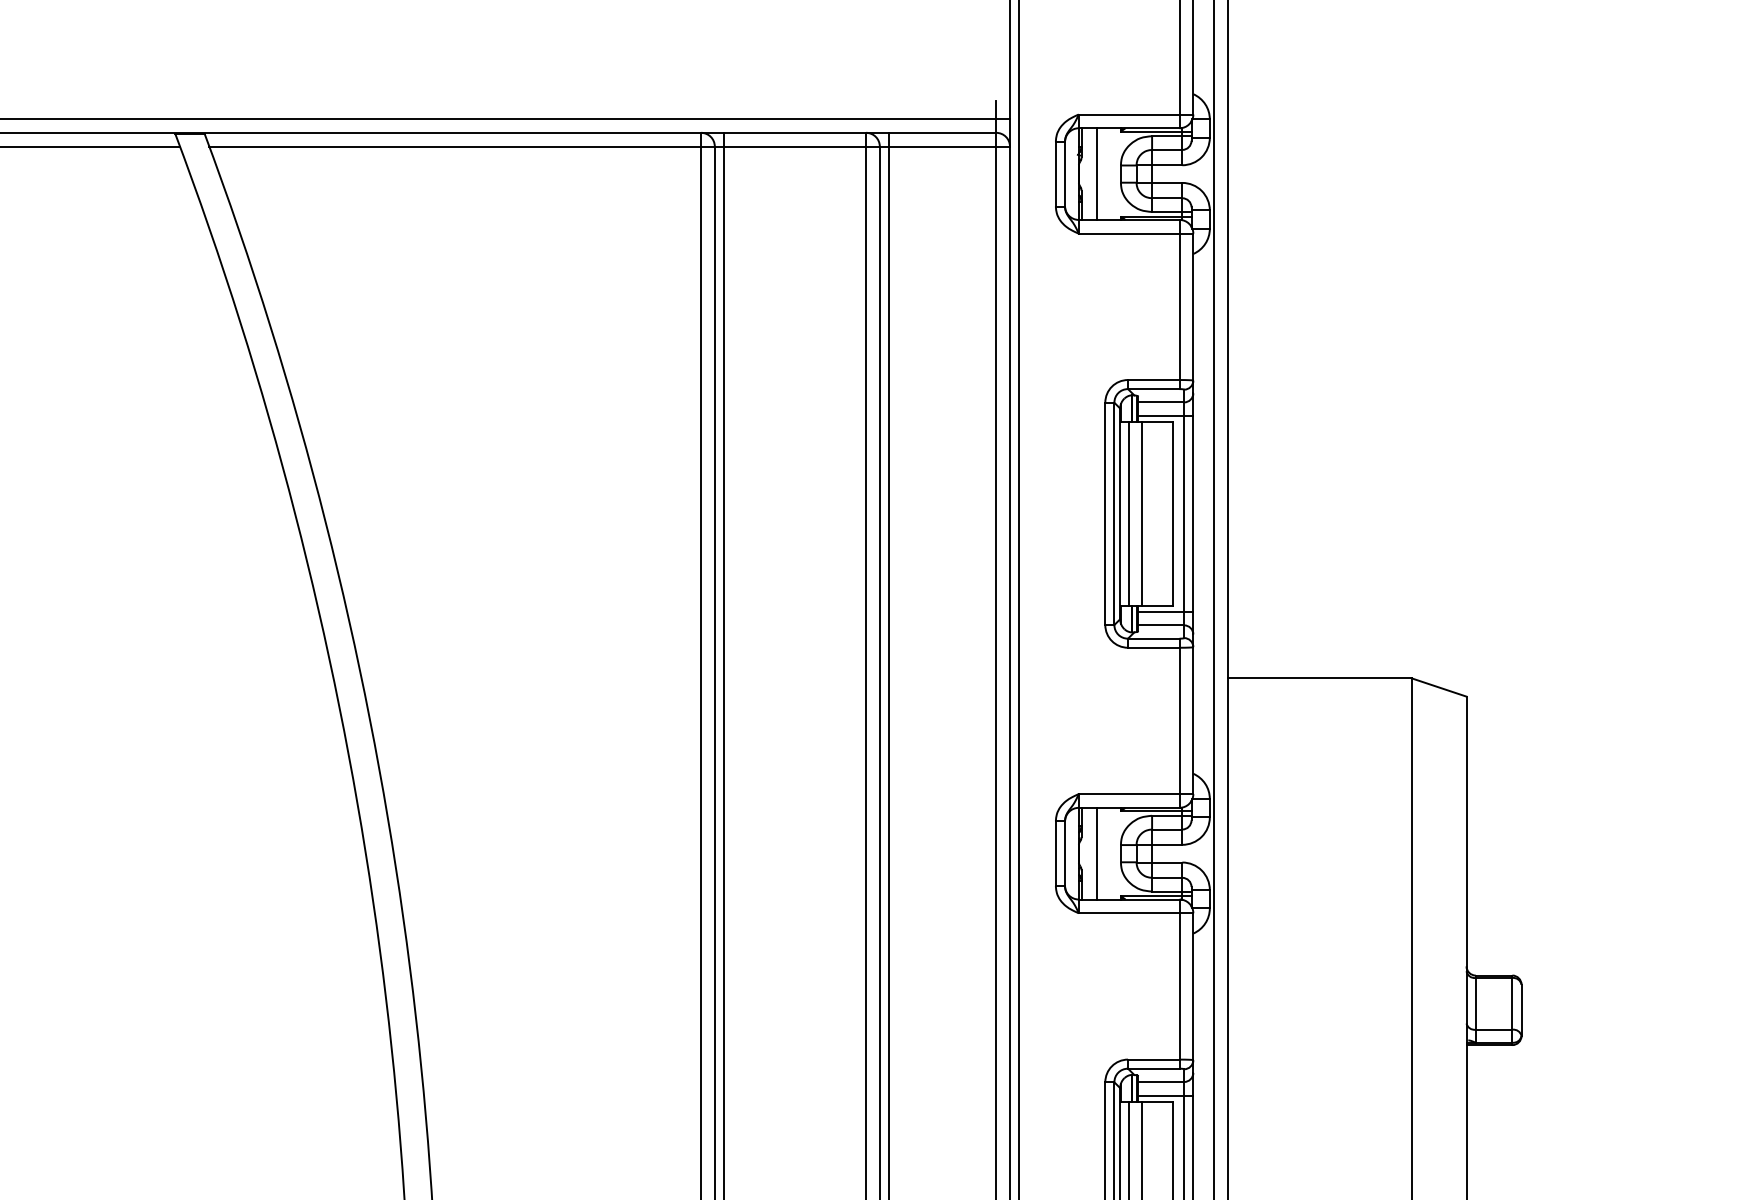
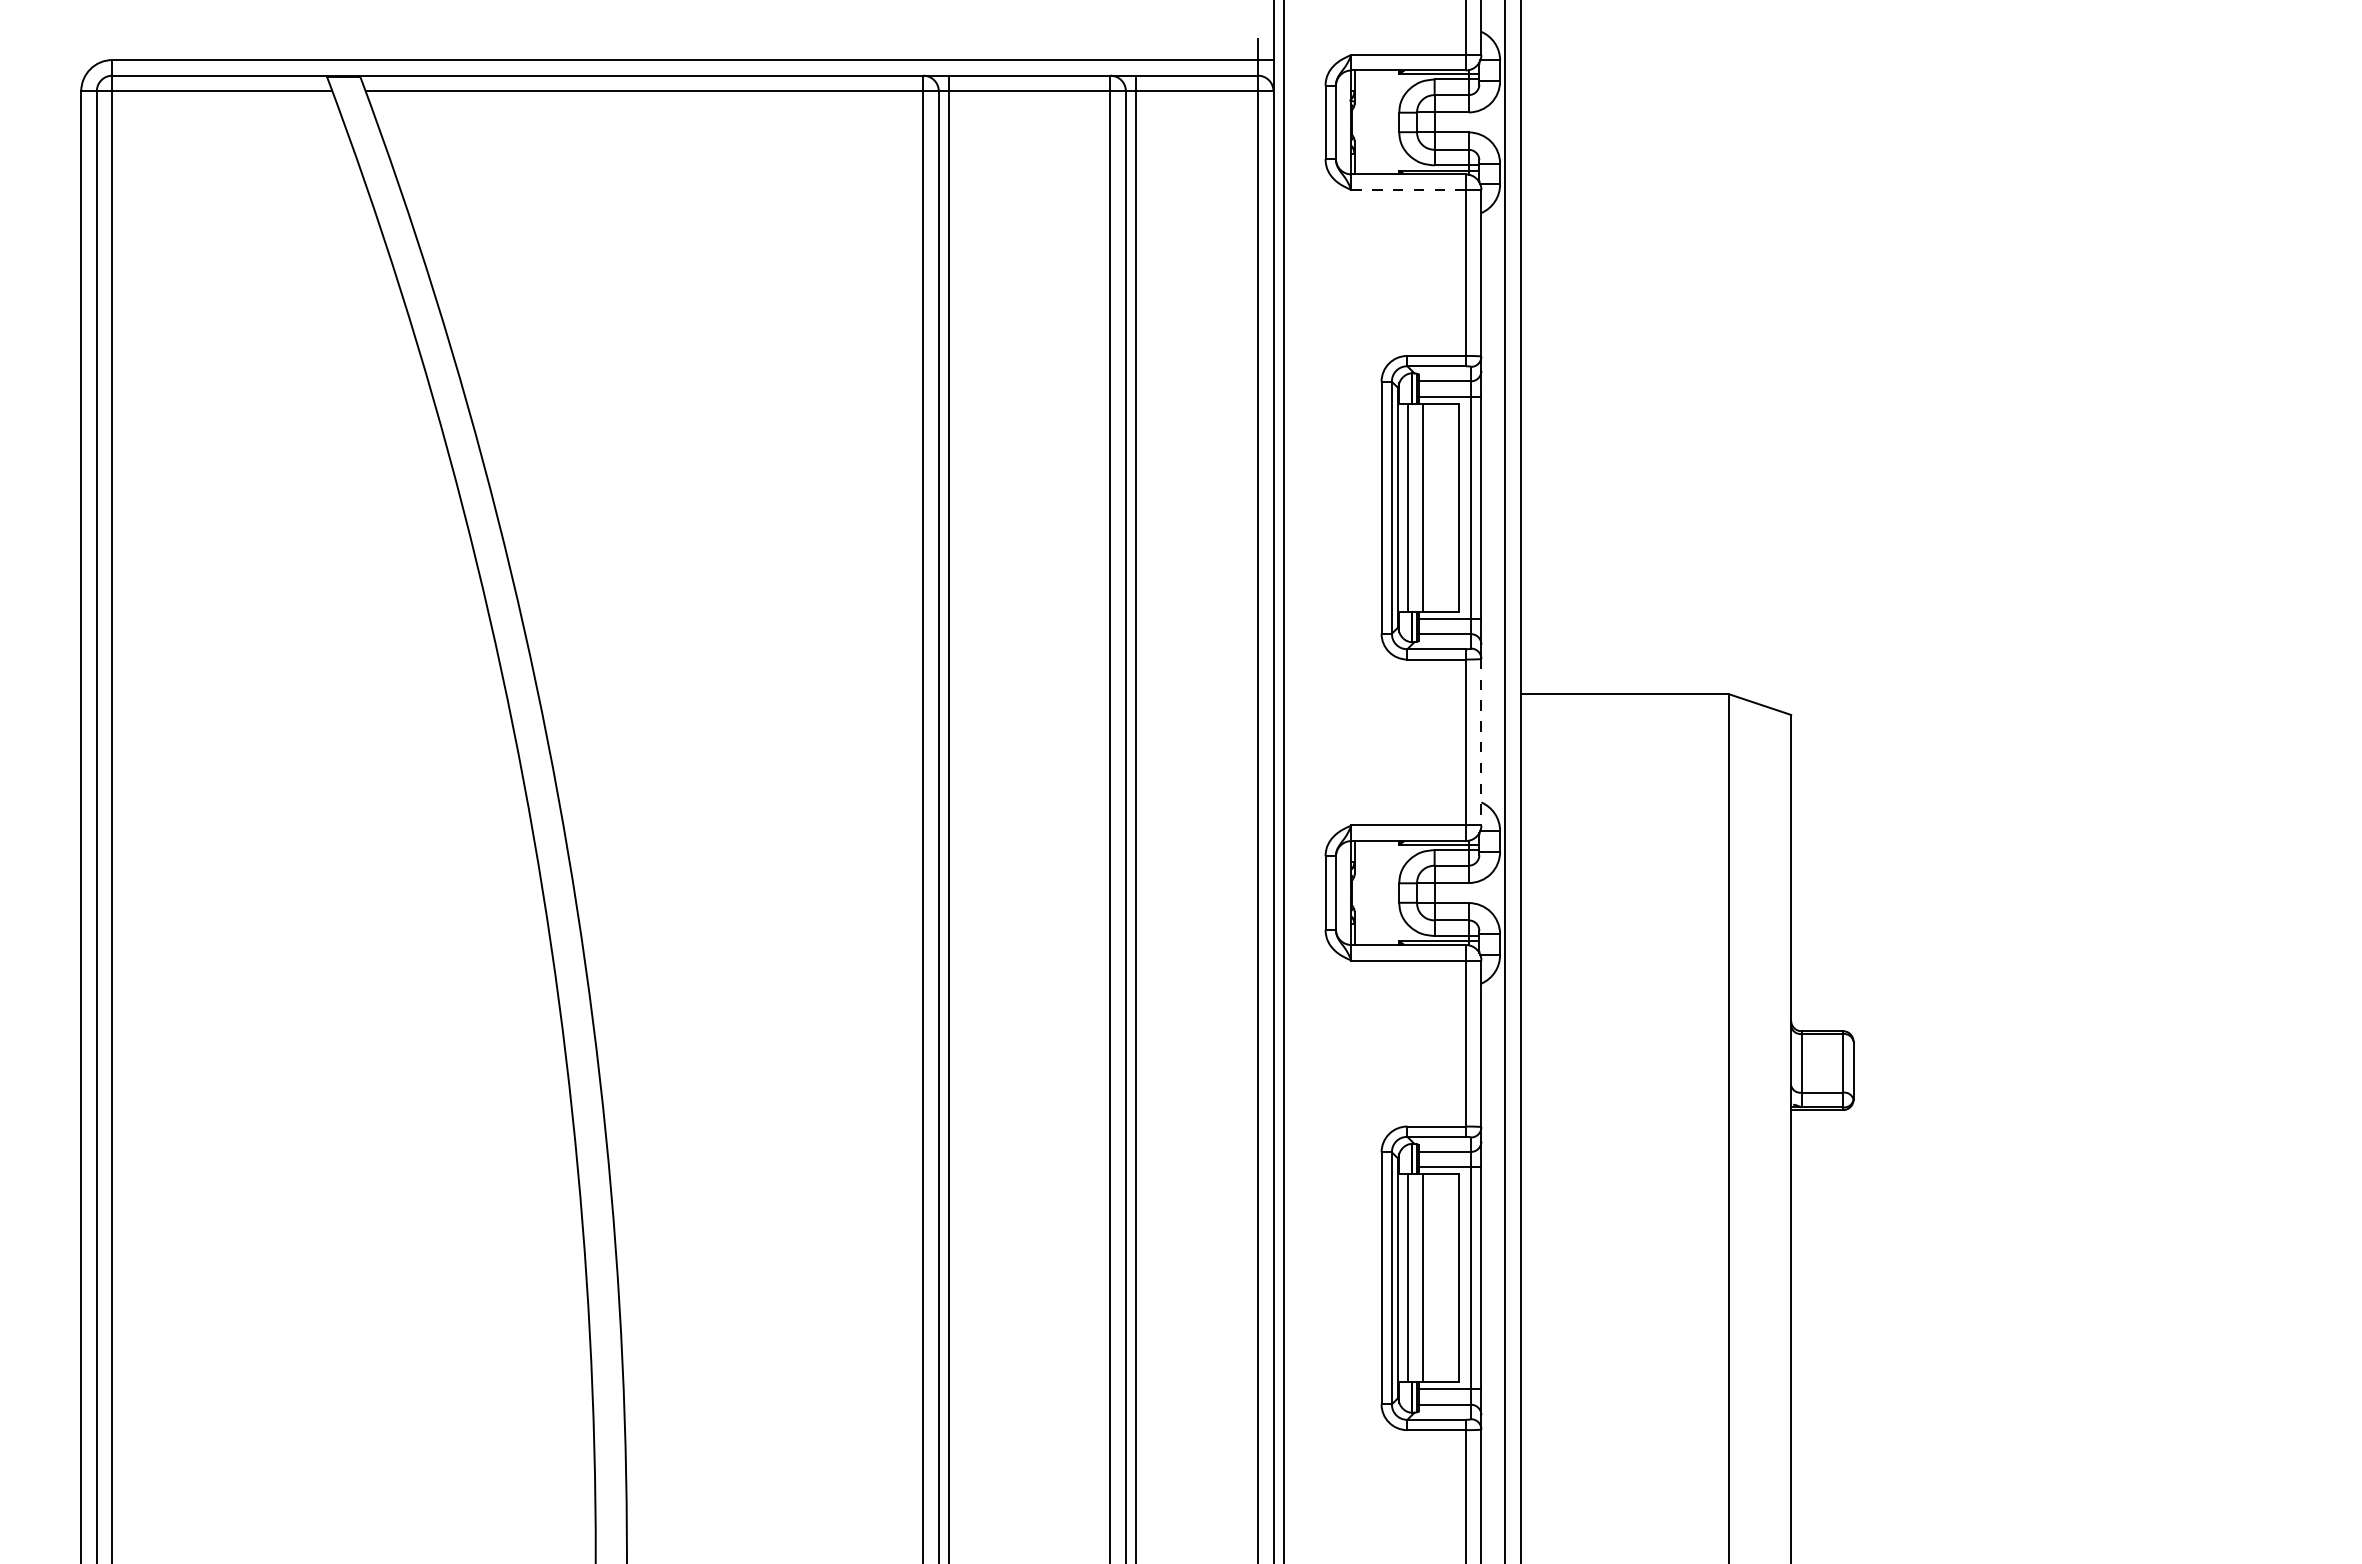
line: (1096, 174) -> (1371, 122), removed
line: (1129, 234) -> (1408, 190), solid -> dashed
line: (1193, 720) -> (1481, 742), solid -> dashed
line: (1096, 854) -> (1371, 893), removed

